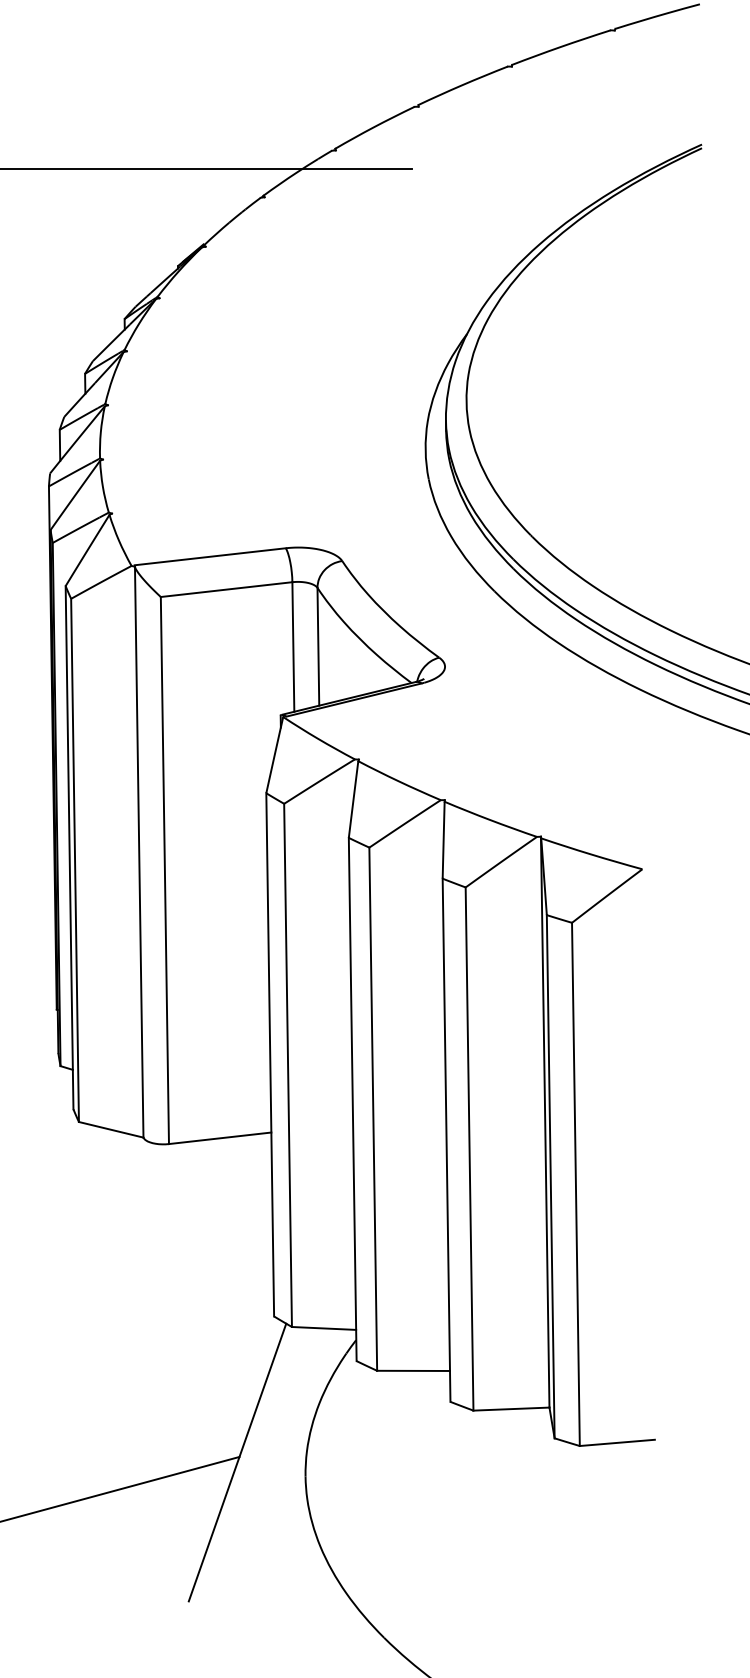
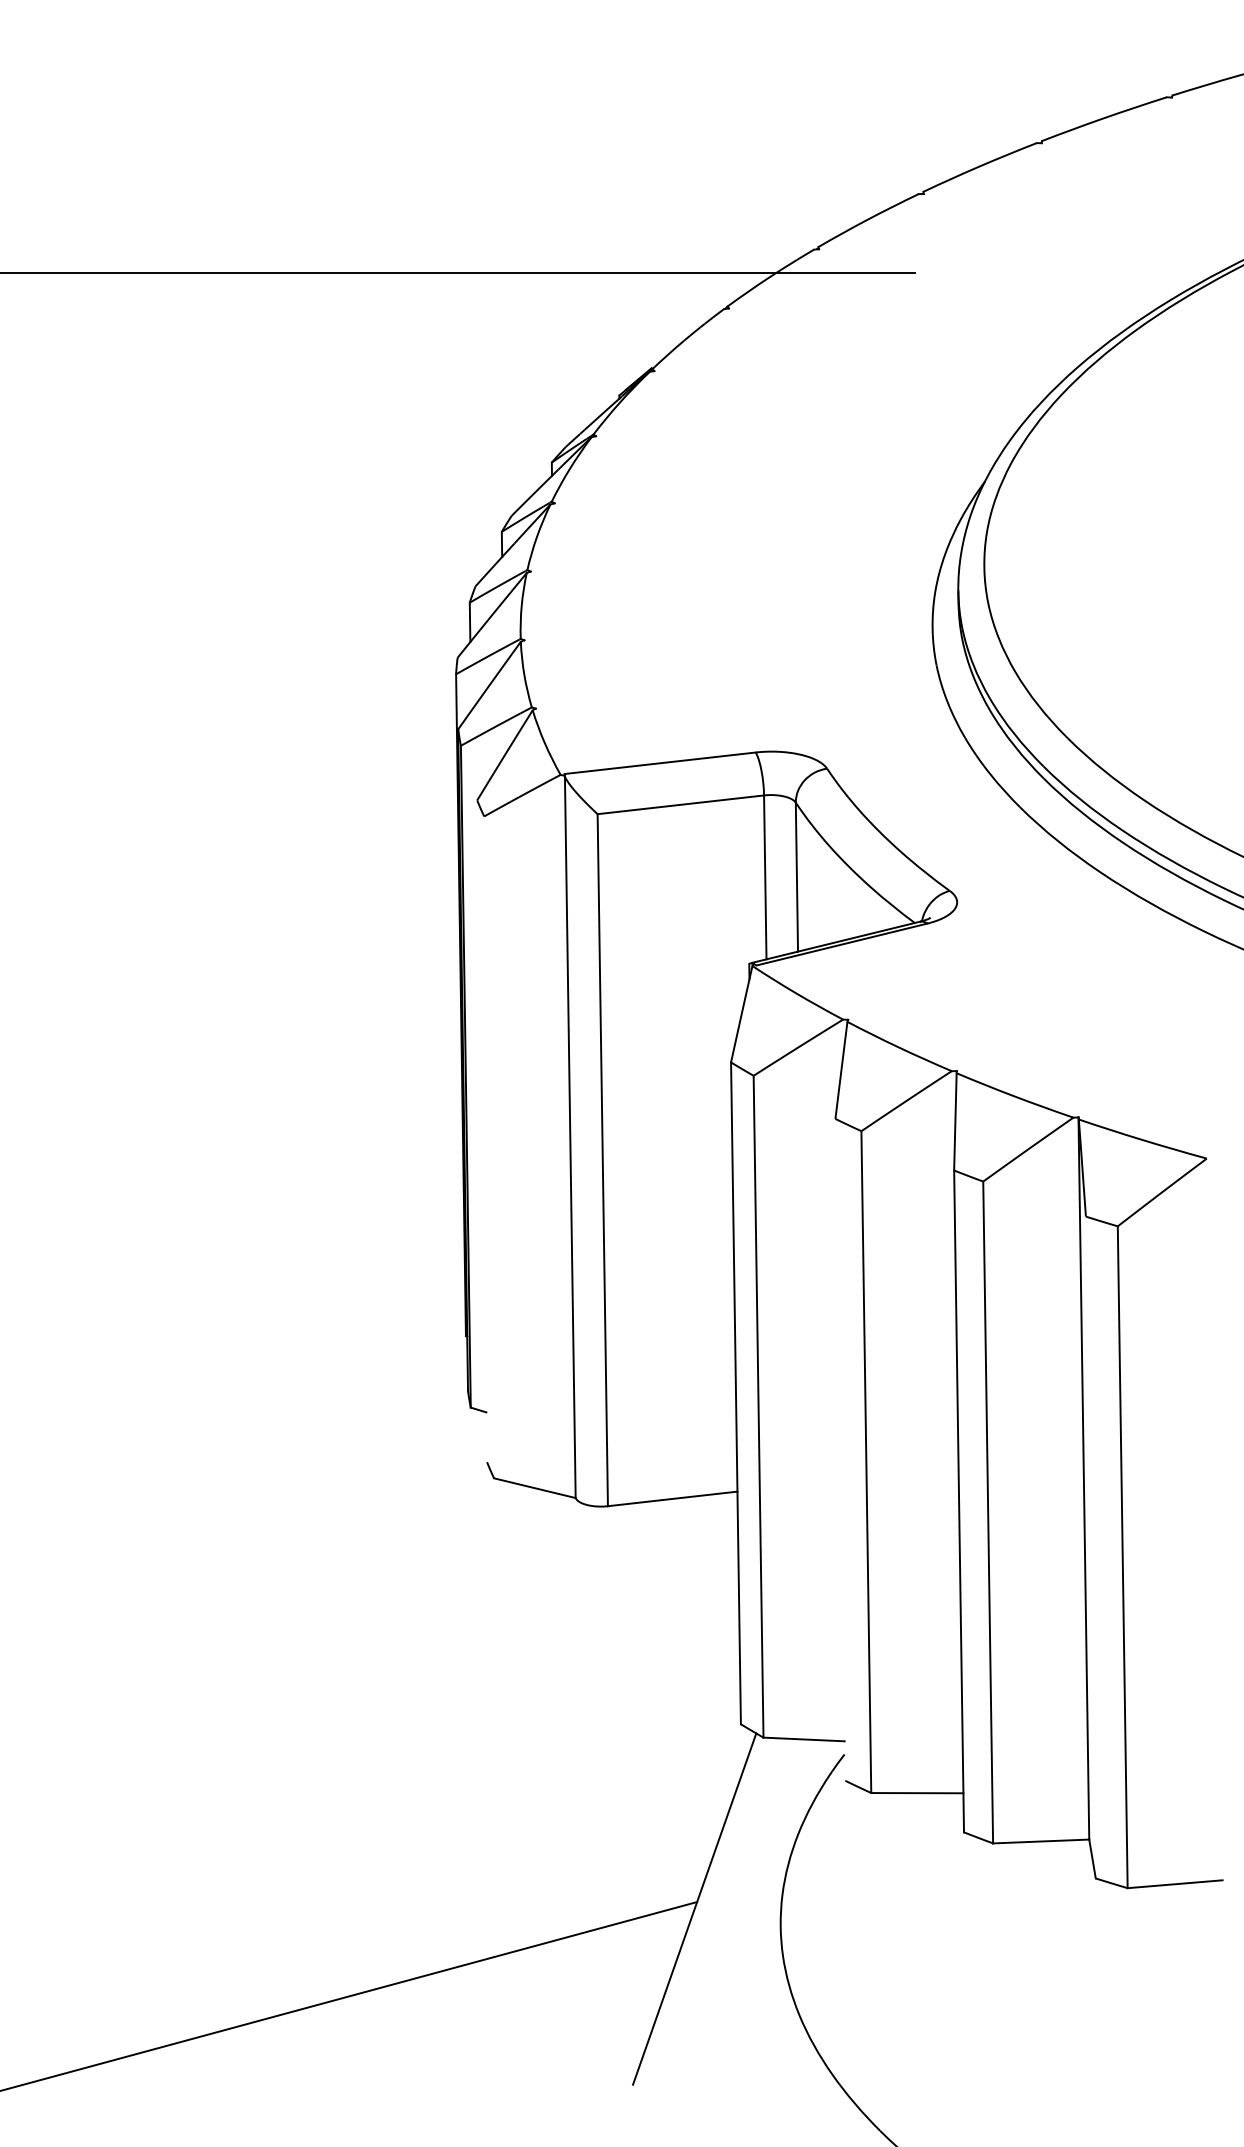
line: (69, 847) -> (482, 1131), removed
line: (75, 860) -> (489, 1147), removed
line: (352, 1099) -> (840, 1449), removed
line: (550, 1176) -> (1090, 1547), removed

